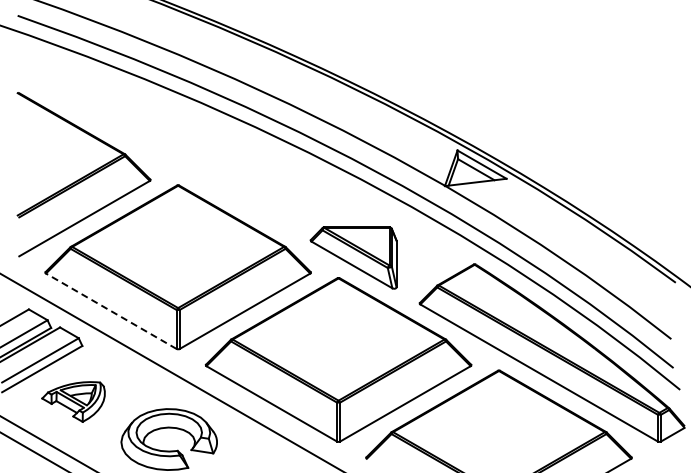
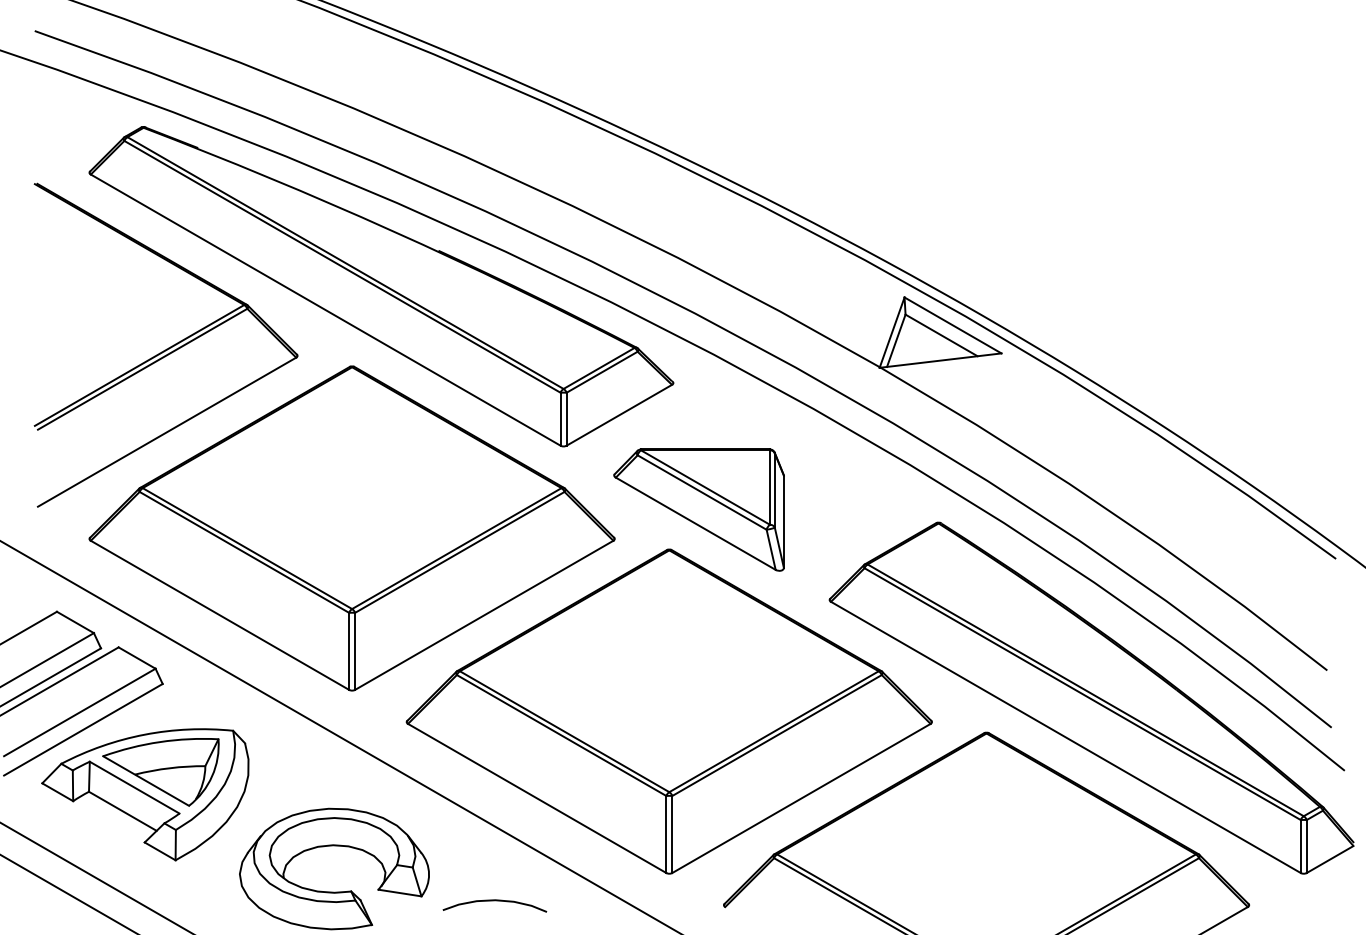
part: (192, 144) -> (380, 285), added
line: (110, 311) -> (218, 615), dashed -> solid
part: (73, 401) -> (145, 793), size x1.67
curve: (250, 456) -> (495, 902), added

